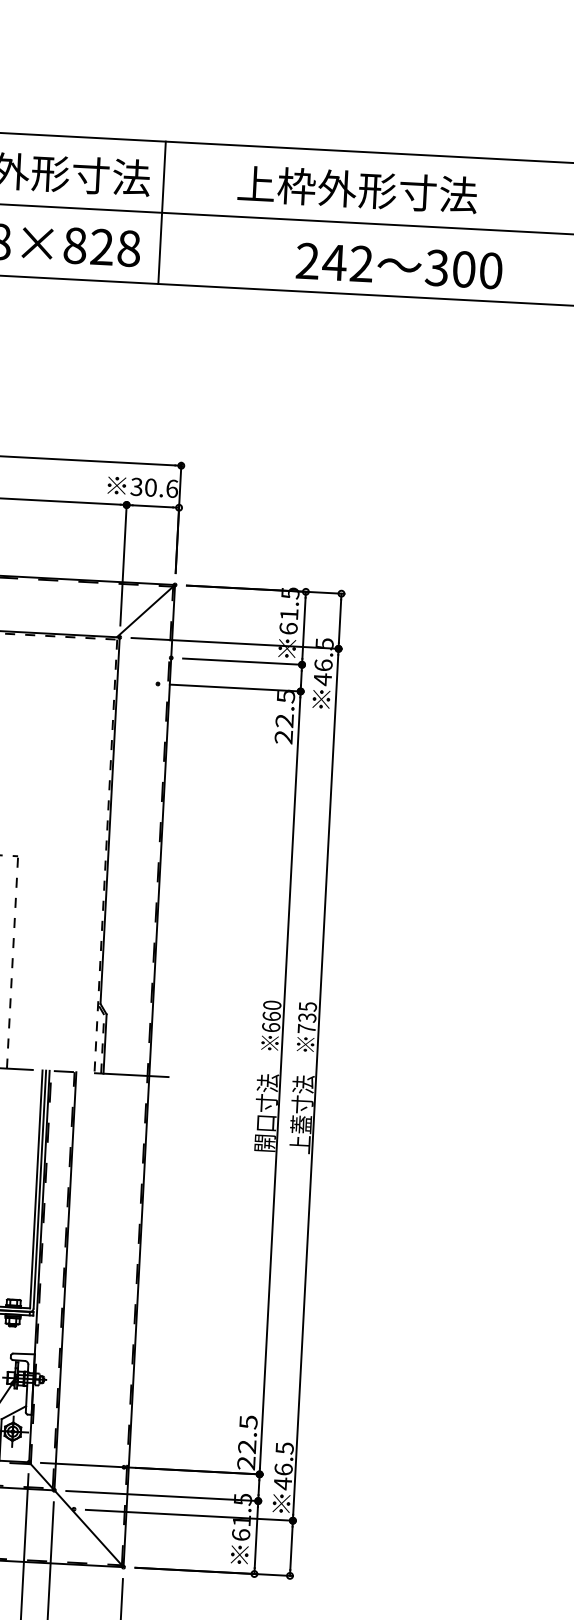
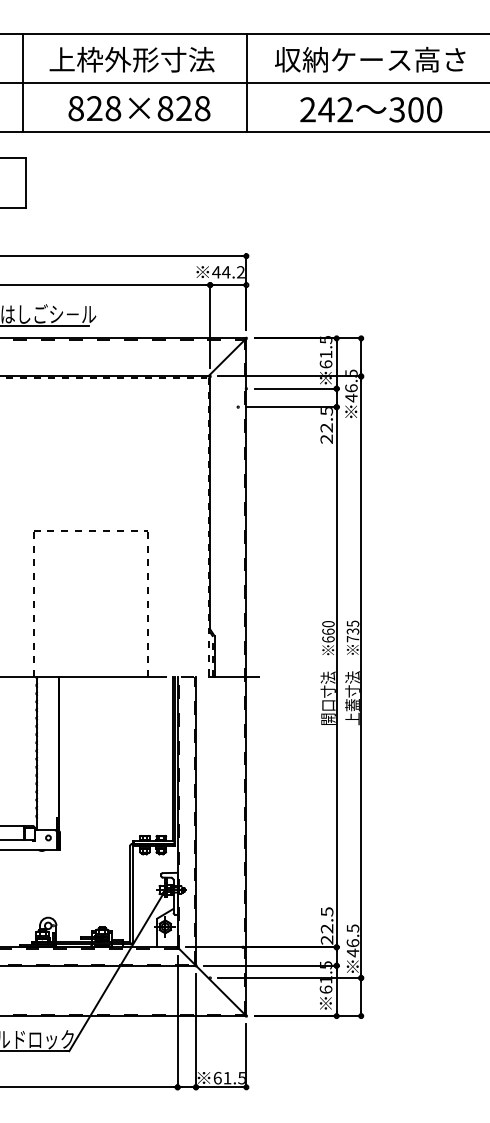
text: (376, 190) -> (370, 59), 上枠外形寸法 -> 収納ケース高さ
line: (162, 212) -> (247, 82), moved
text: (399, 265) -> (371, 109), moved
text: (154, 488) -> (228, 272), 30.6 -> 44.2

